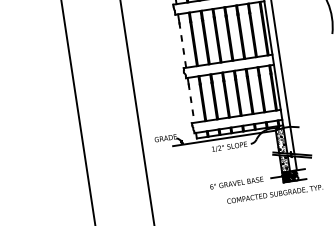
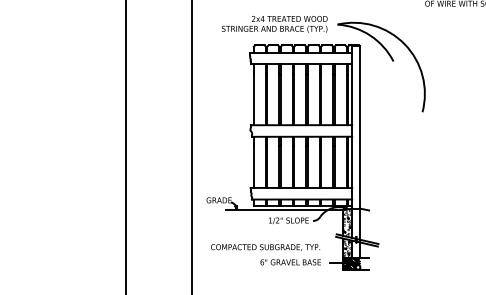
line: (182, 45) -> (253, 99), dashed -> solid
line: (191, 104) -> (253, 166), dashed -> solid
text: (275, 194) -> (265, 247), moved

